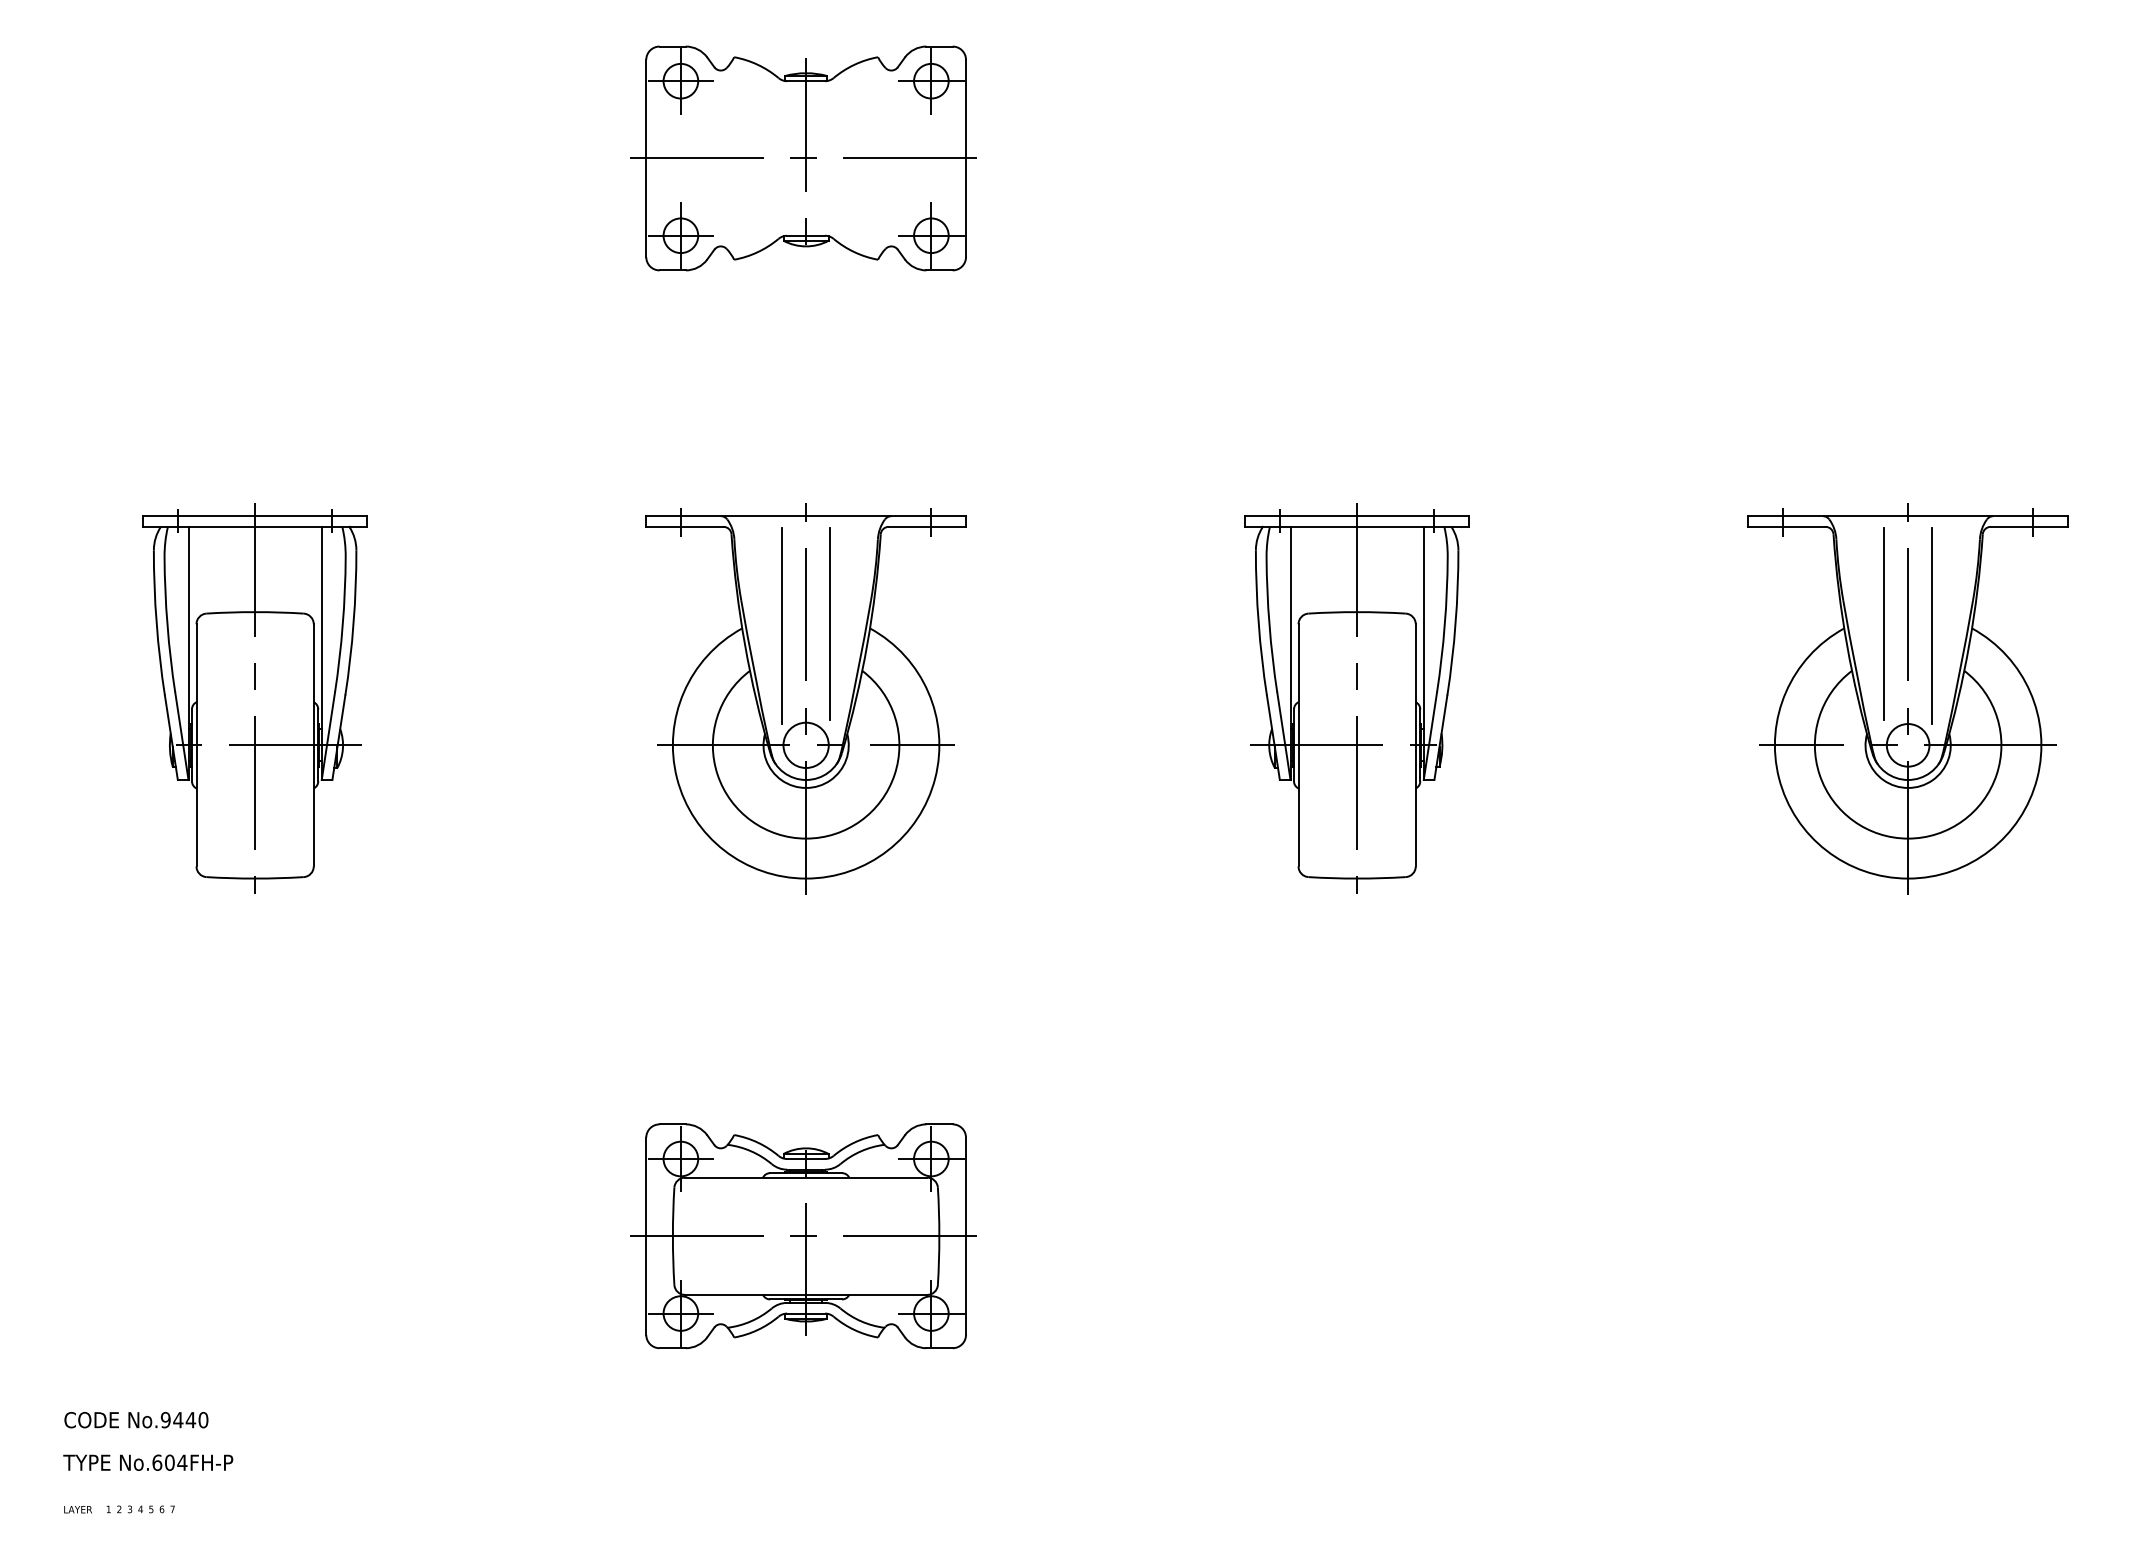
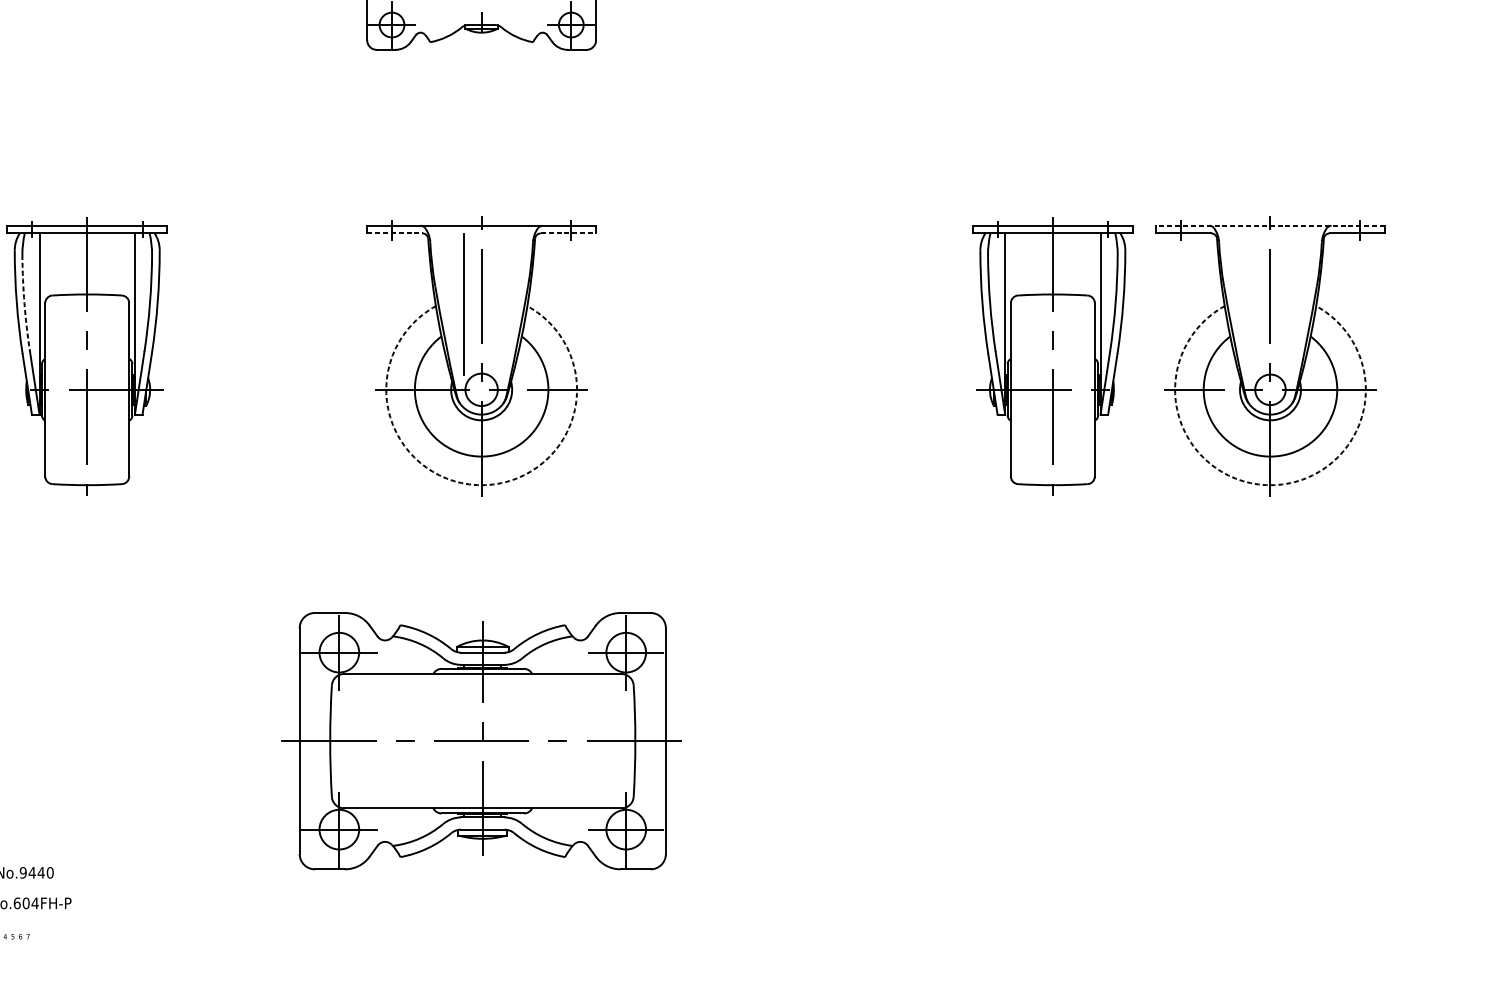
line: (1908, 516) -> (1270, 226), solid -> dashed
line: (684, 526) -> (394, 233), solid -> dashed
line: (927, 526) -> (568, 233), solid -> dashed
line: (830, 623) -> (499, 302), removed
line: (1884, 623) -> (1253, 302), removed
arc: (167, 624) -> (24, 303), solid -> dashed
line: (1932, 625) -> (1287, 304), removed
part: (1356, 698) -> (1052, 356), moved
arc: (806, 878) -> (481, 485), solid -> dashed
arc: (1908, 878) -> (1270, 485), solid -> dashed
part: (803, 1236) -> (479, 741), size x1.6

